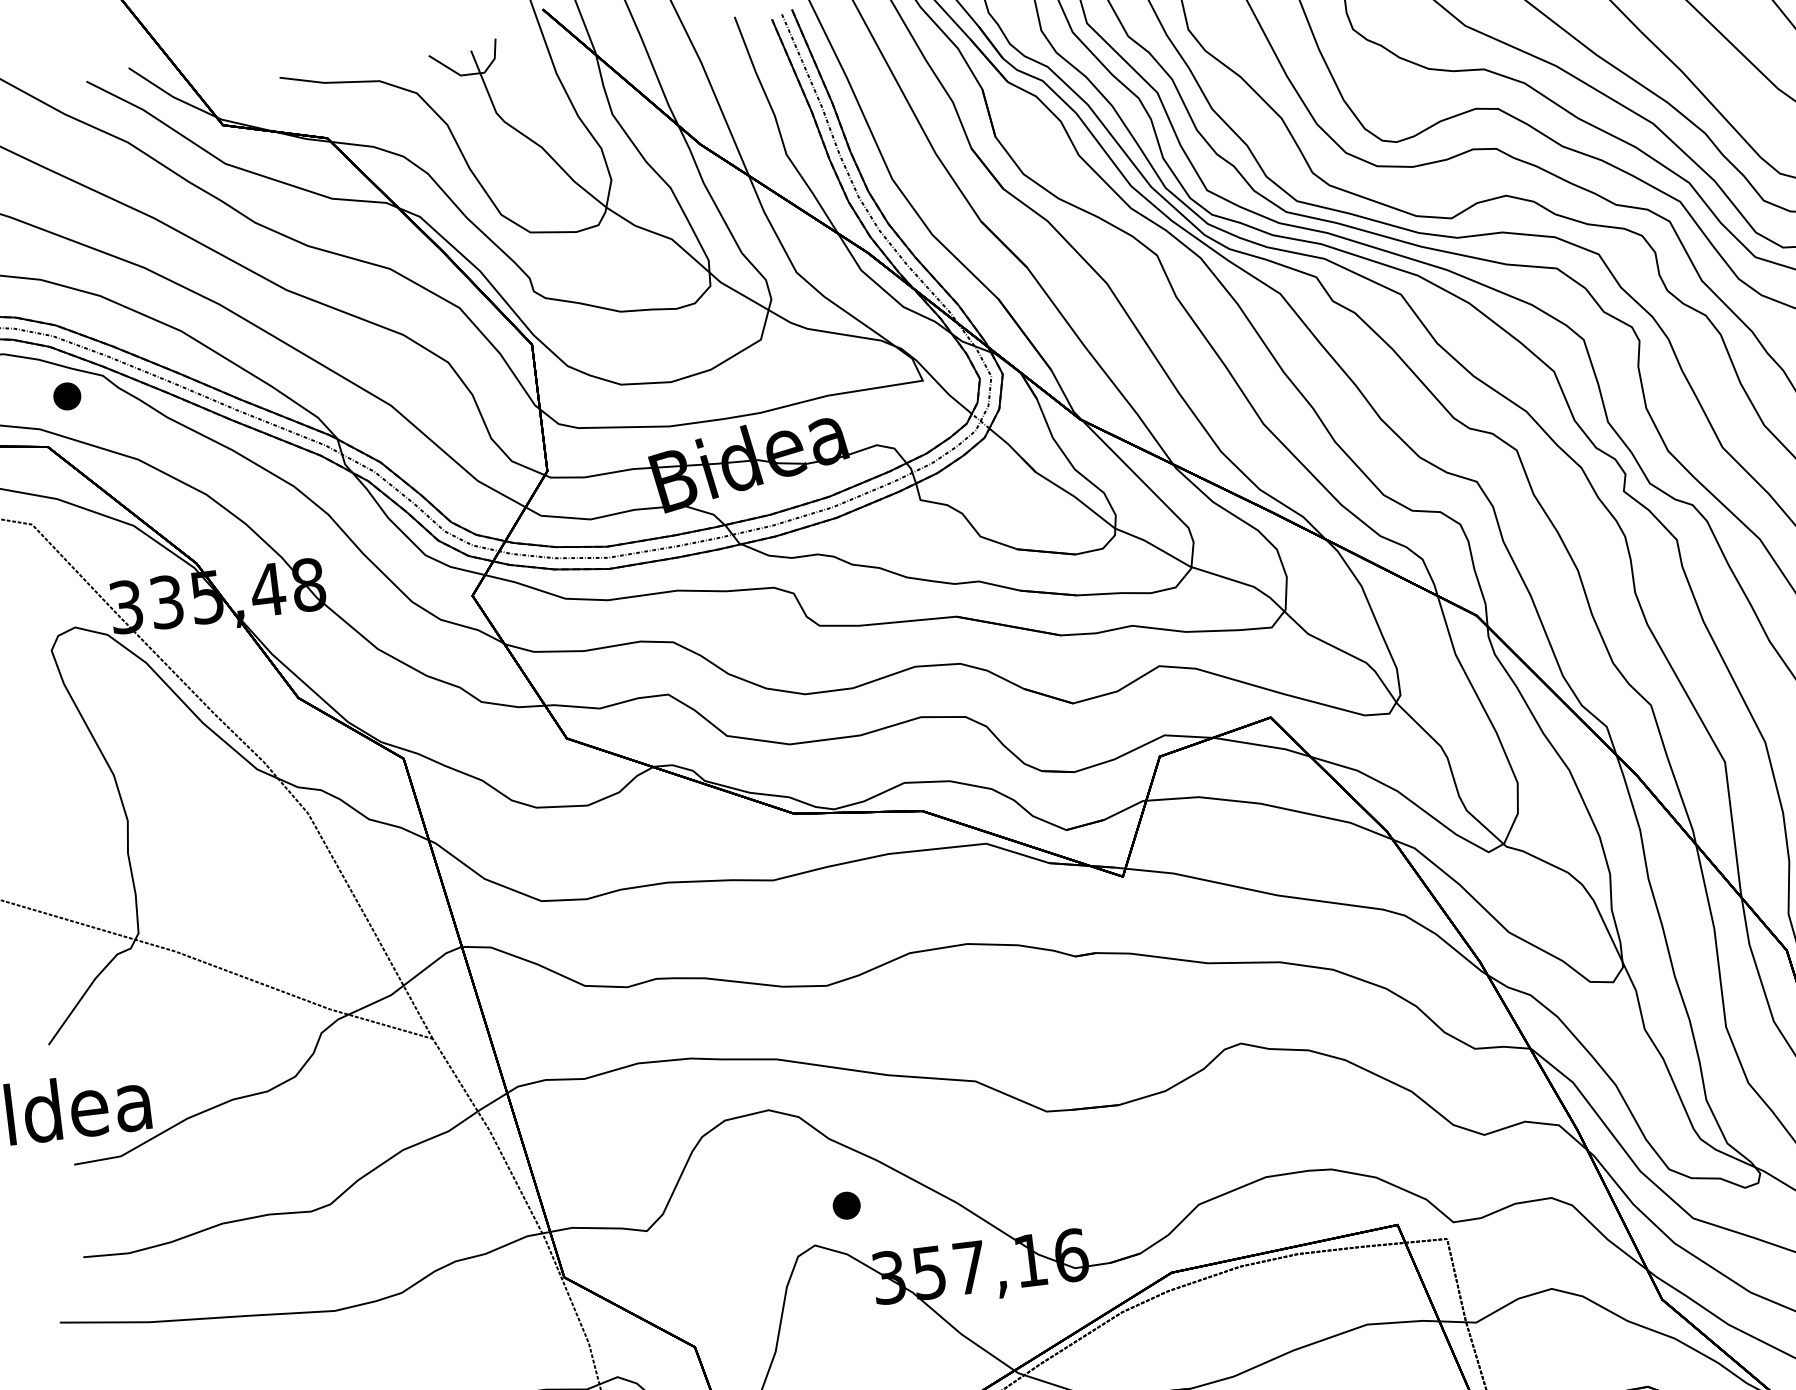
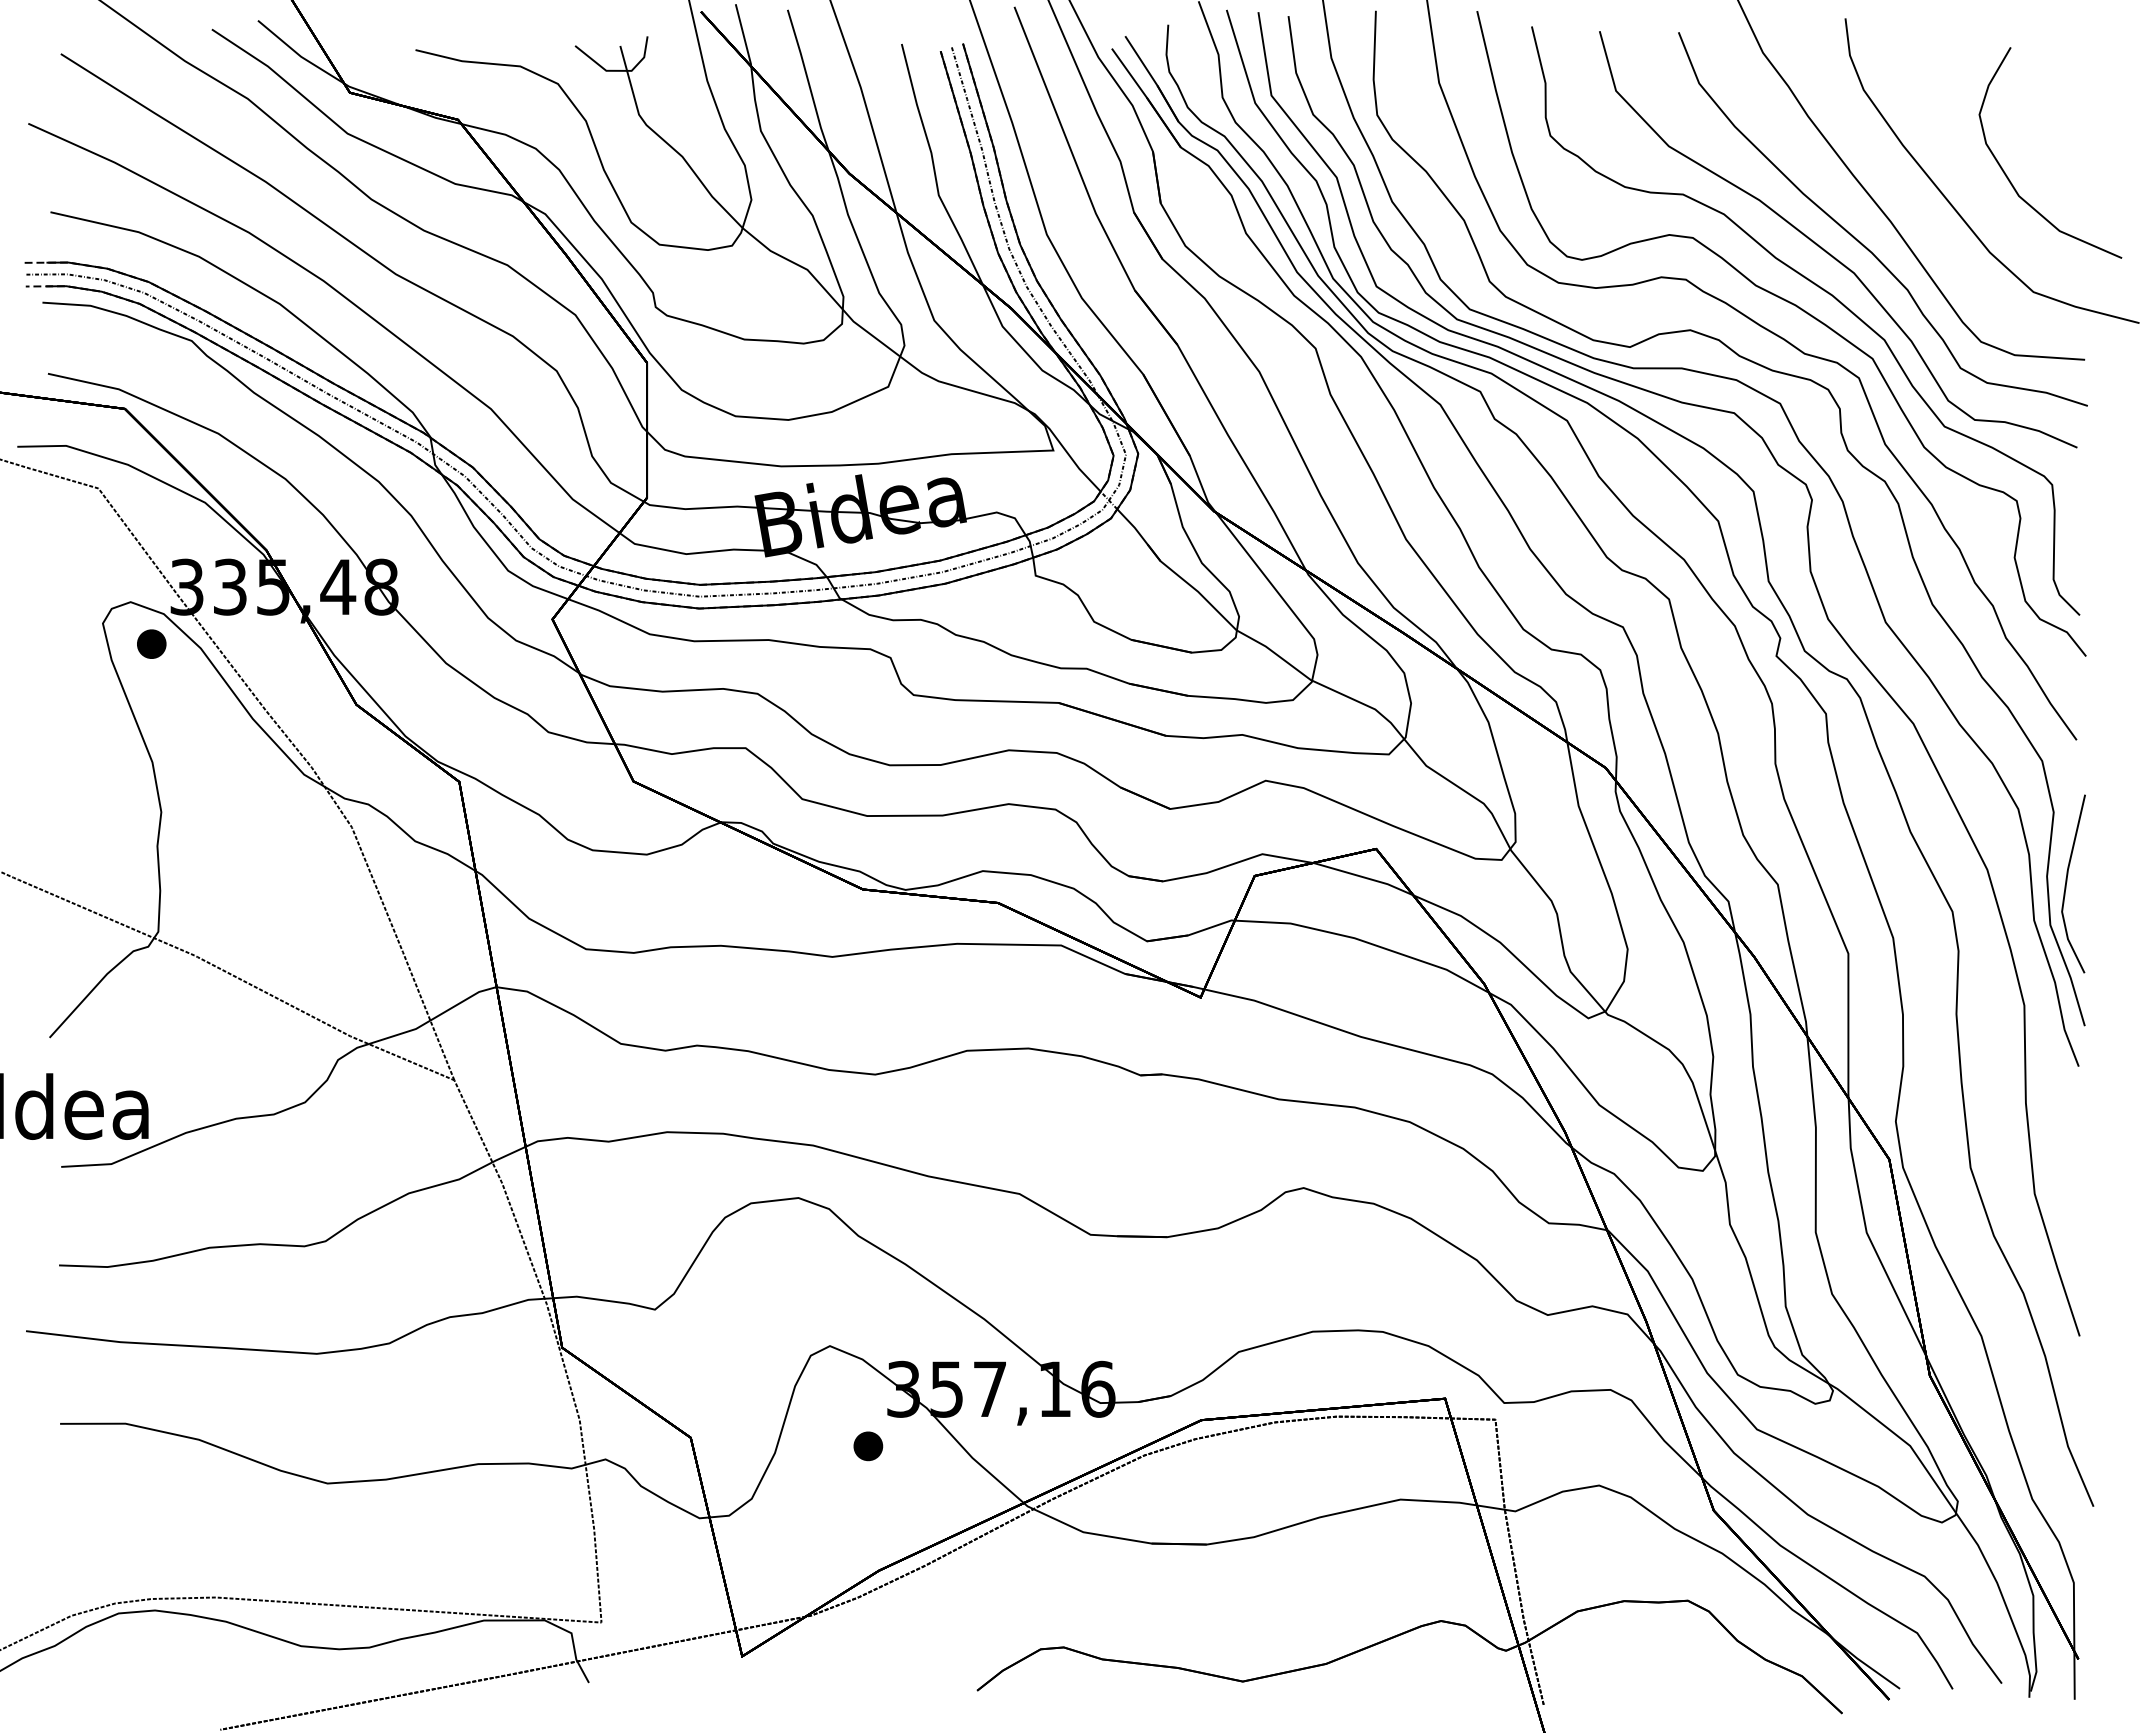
part: (67, 395) -> (151, 643), moved
part: (846, 1205) -> (868, 1446), moved

